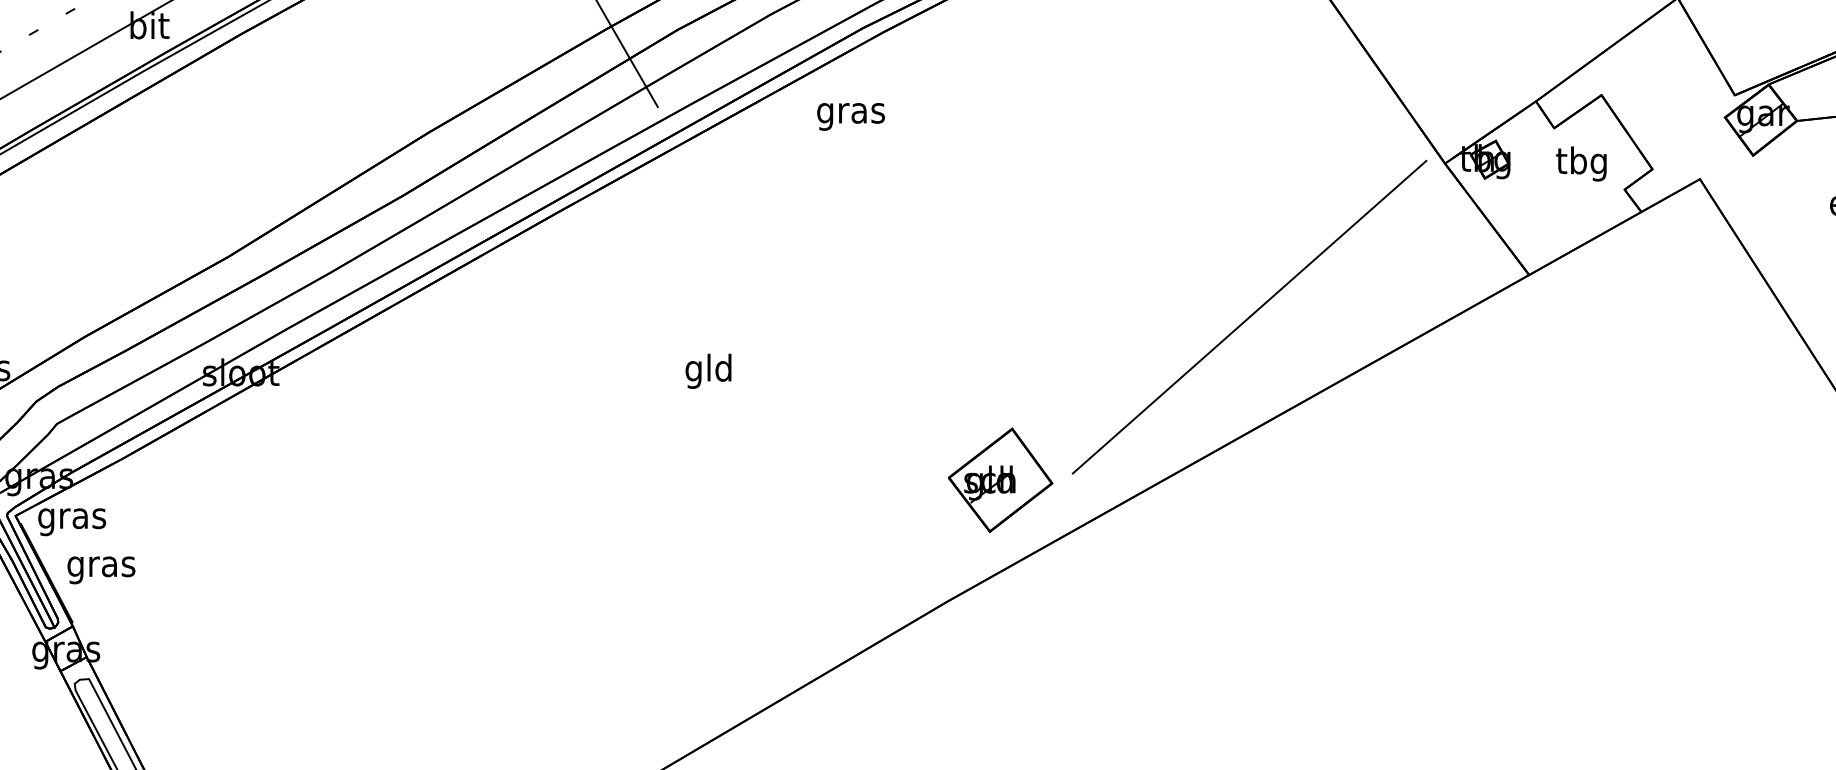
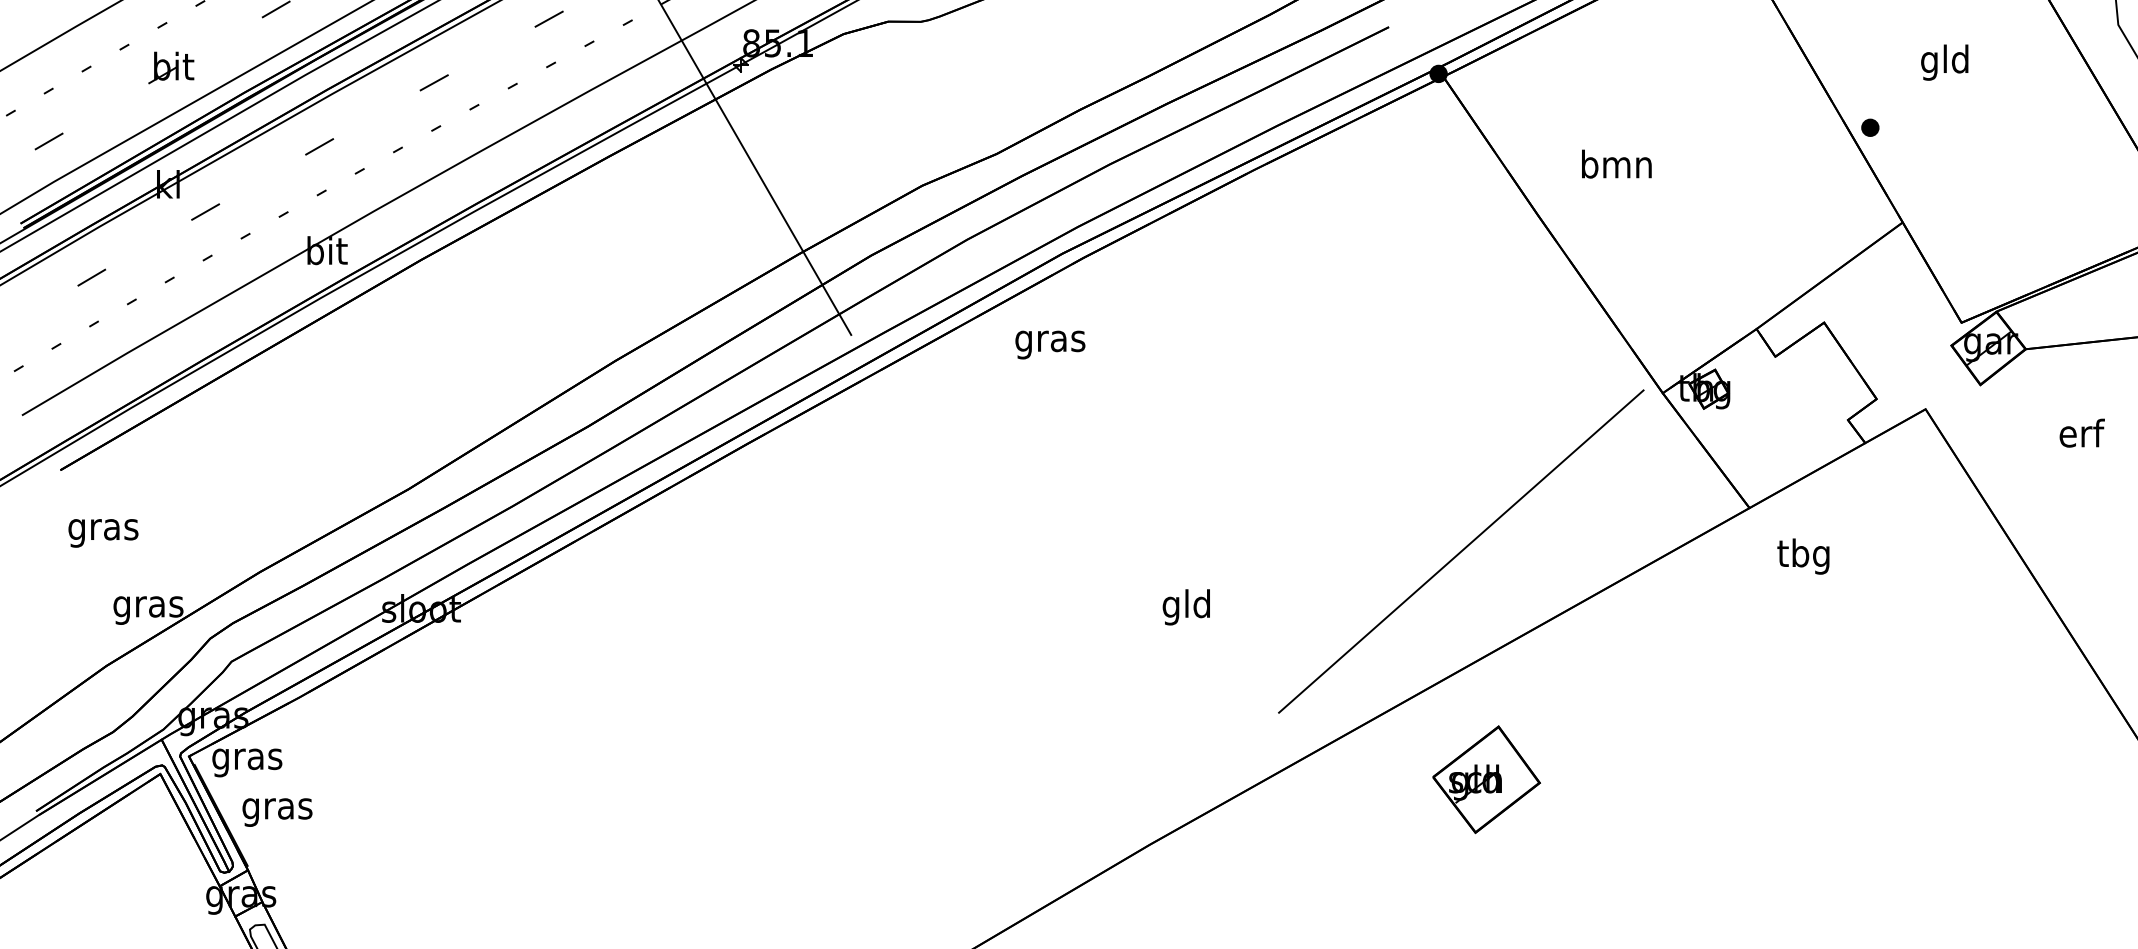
text: (1581, 163) -> (1803, 556), moved
text: (707, 371) -> (1185, 607), moved
part: (1000, 480) -> (1486, 779), moved

